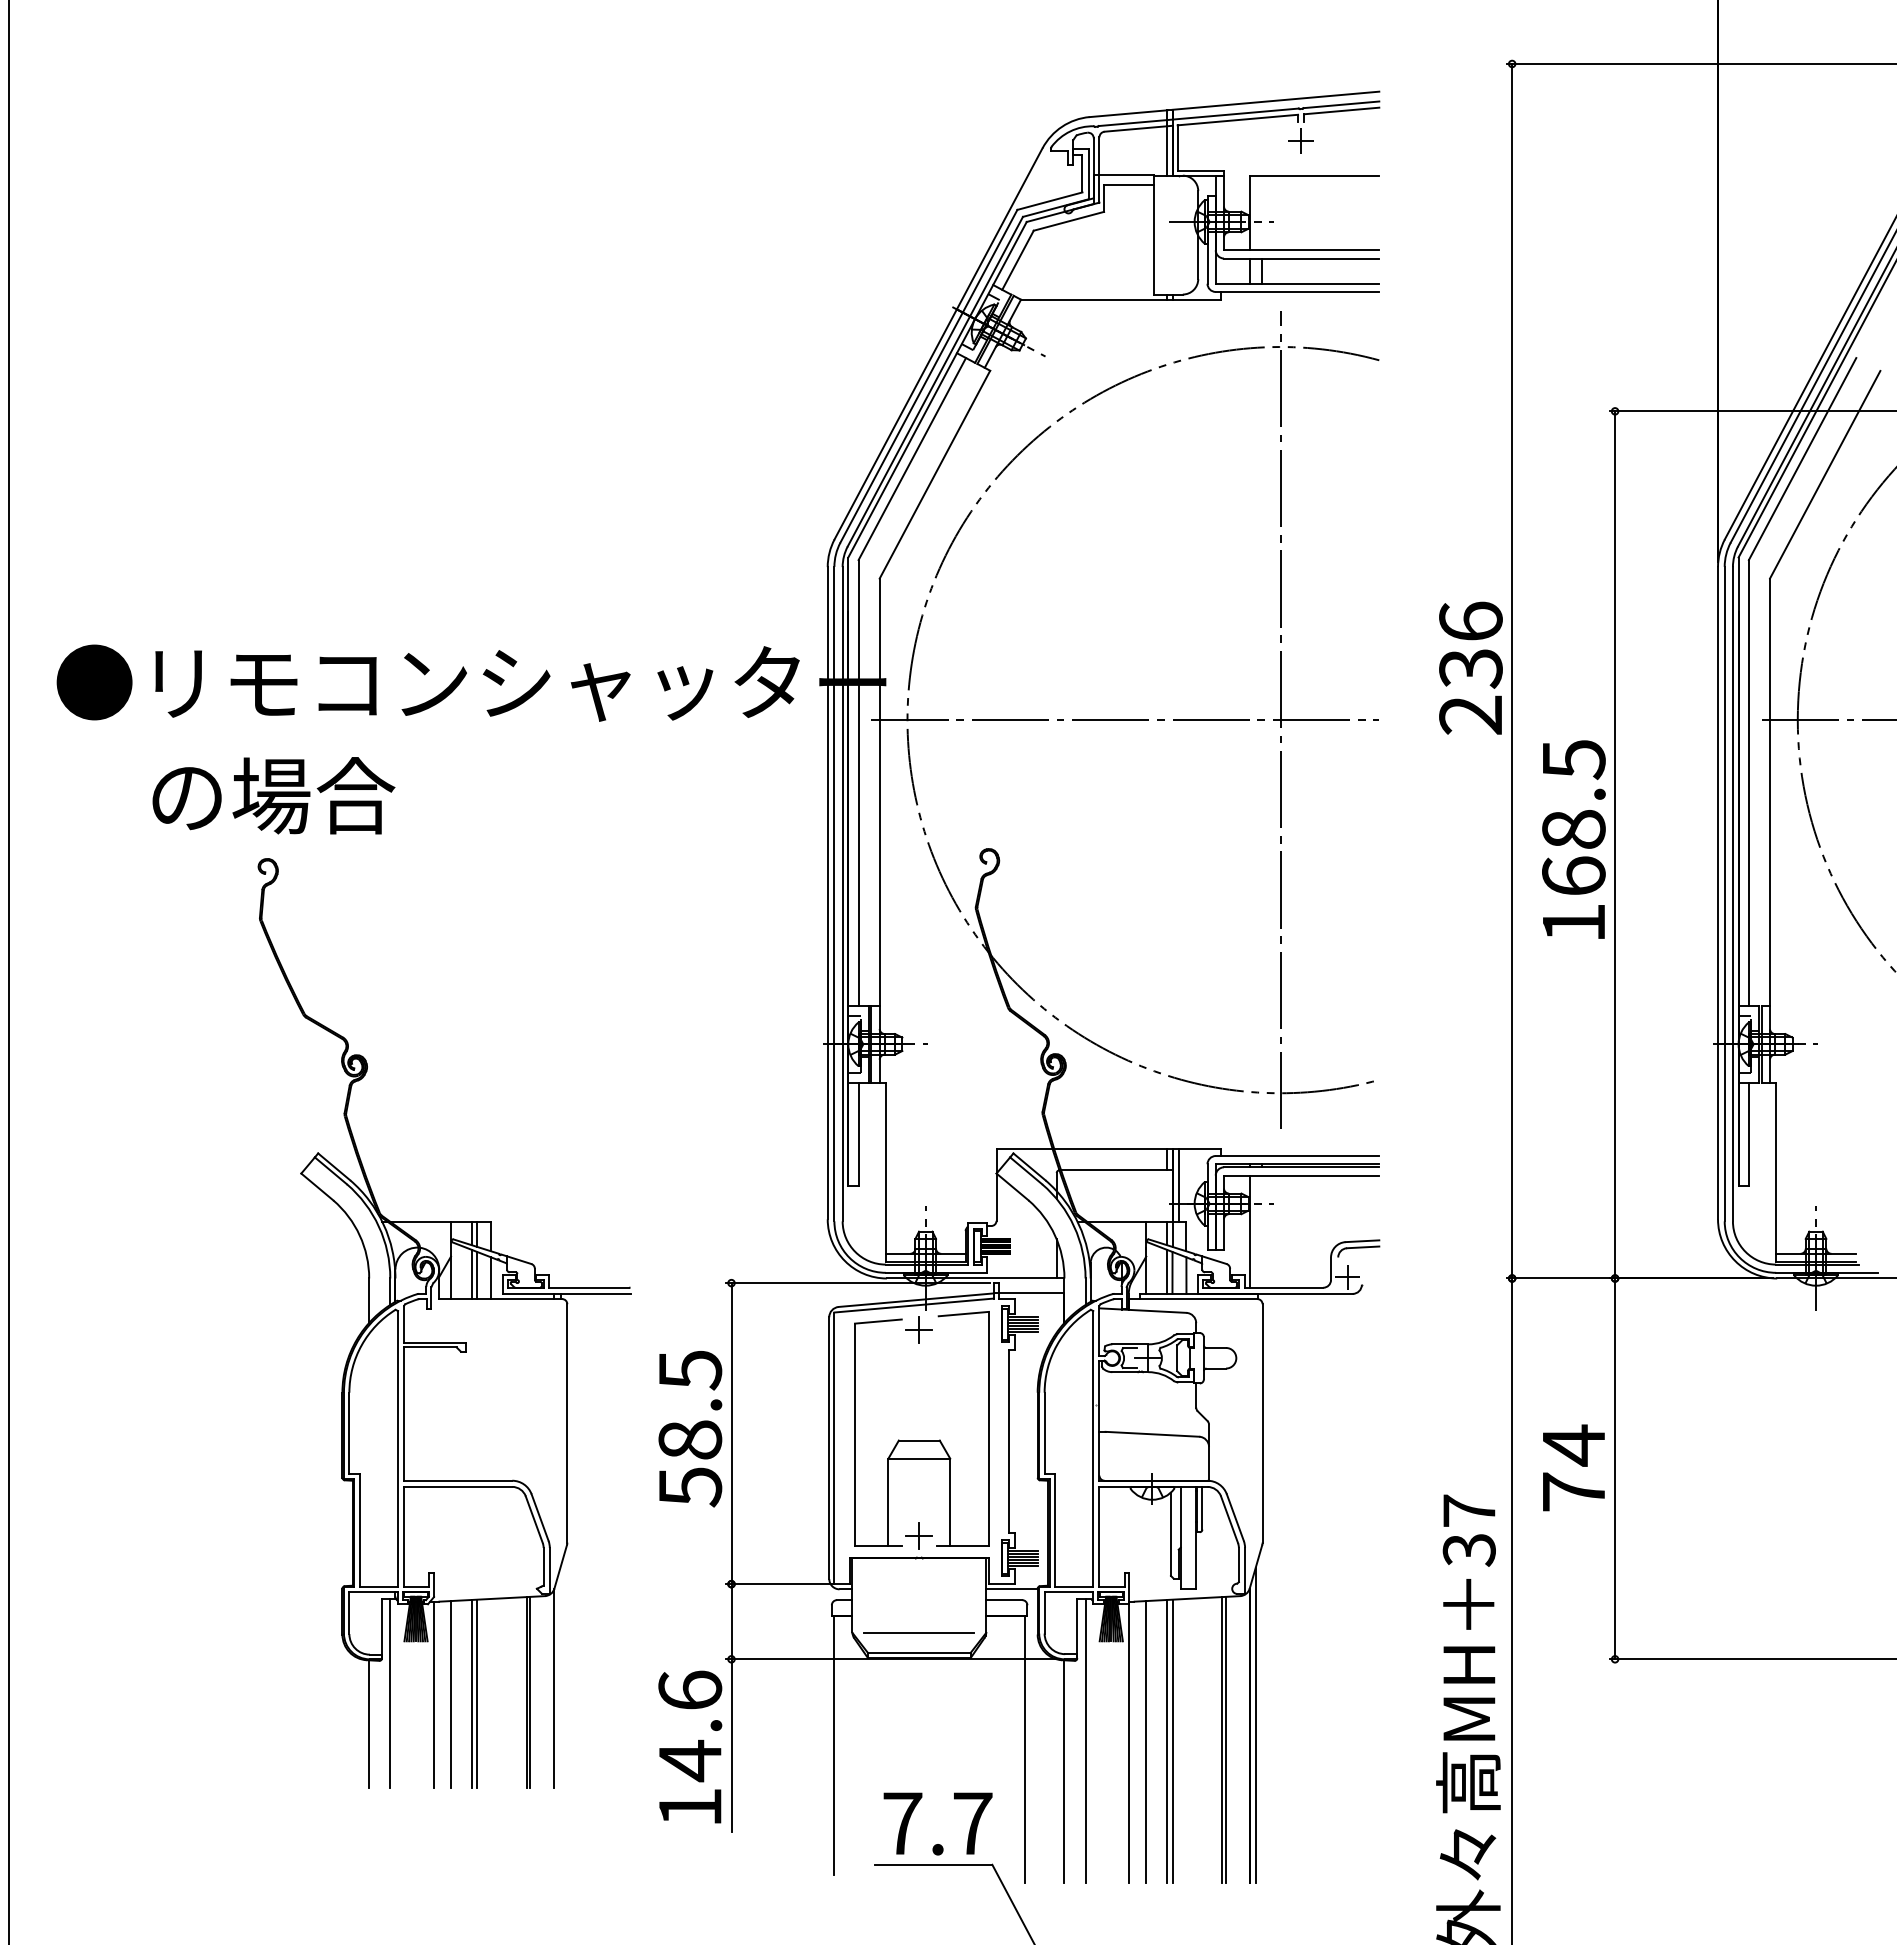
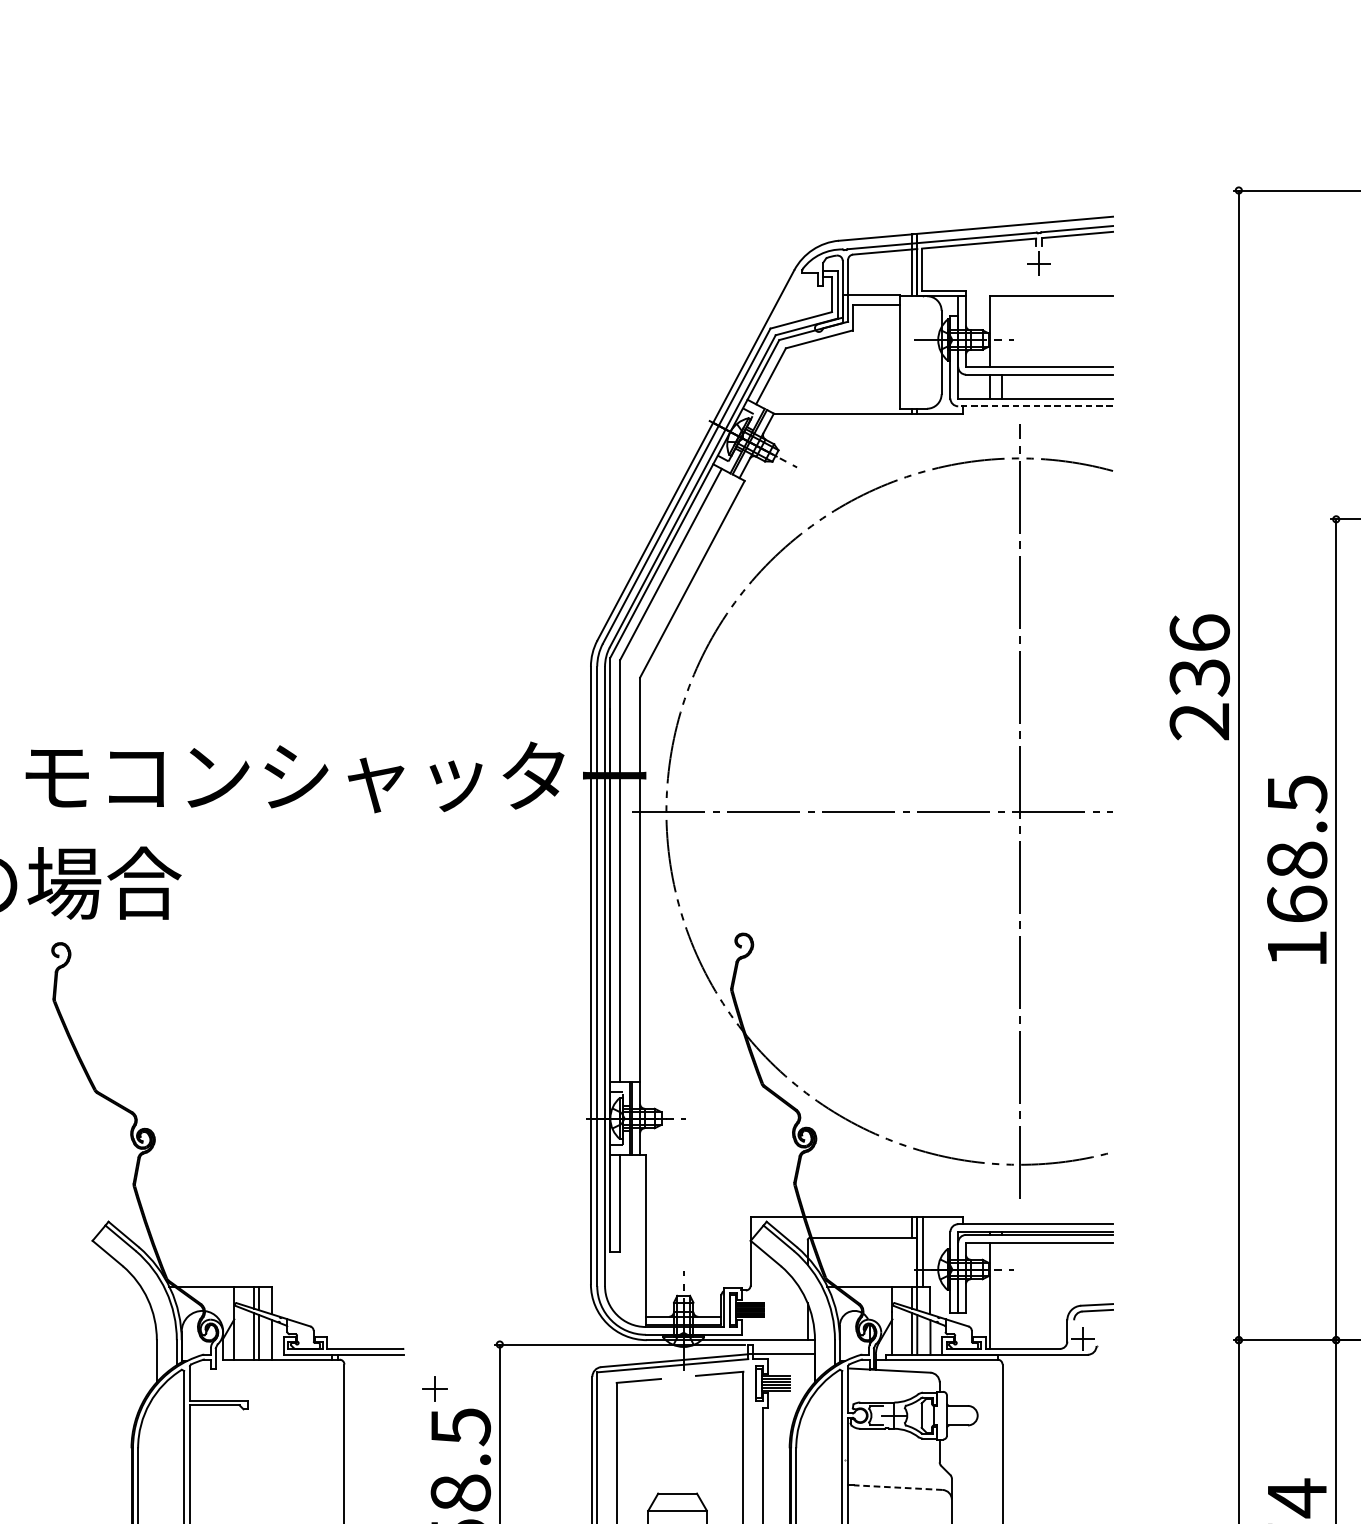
line: (1297, 291) -> (1035, 405), solid -> dashed
text: (1470, 667) -> (1199, 676), moved
text: (1573, 839) -> (1296, 869), moved
part: (918, 1329) -> (434, 1388), moved
line: (1152, 1434) -> (898, 1487), solid -> dashed

